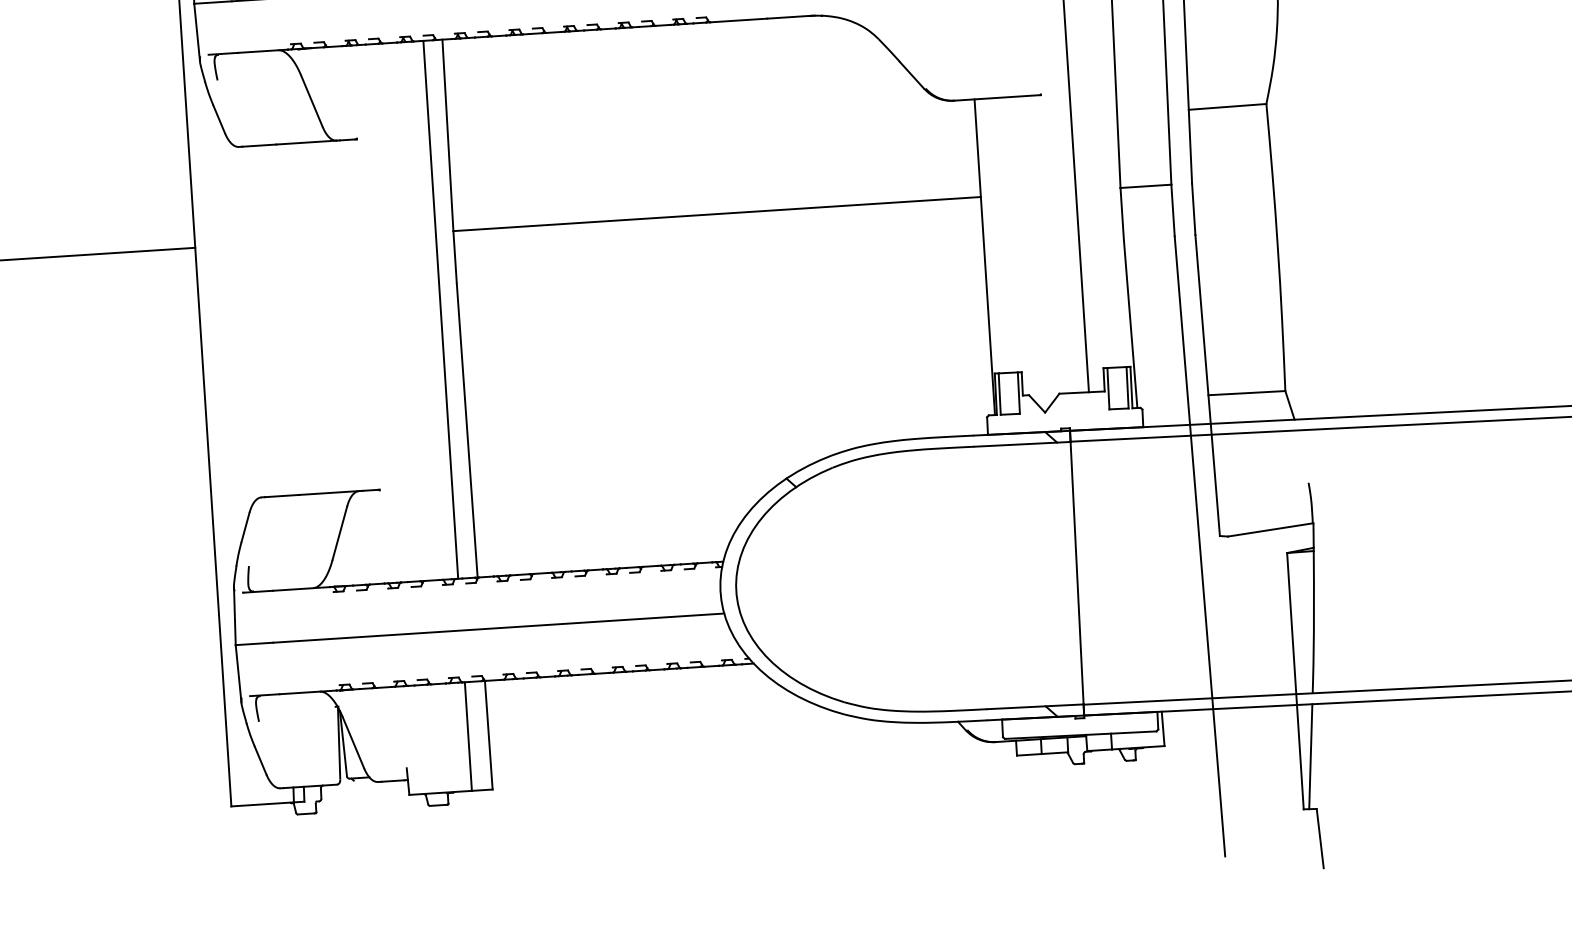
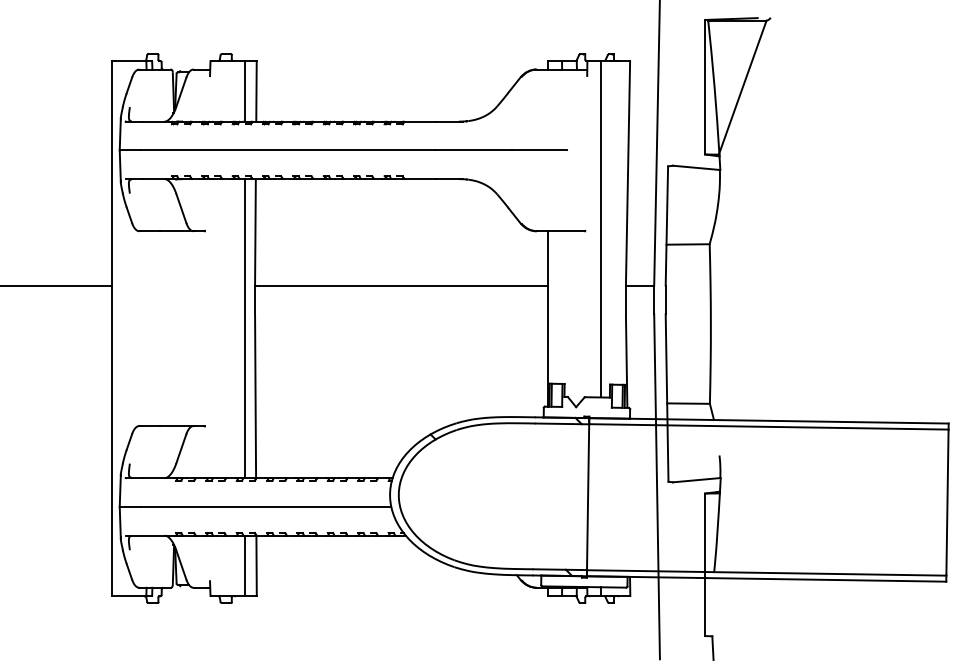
line: (1310, 757) -> (710, 607), removed

